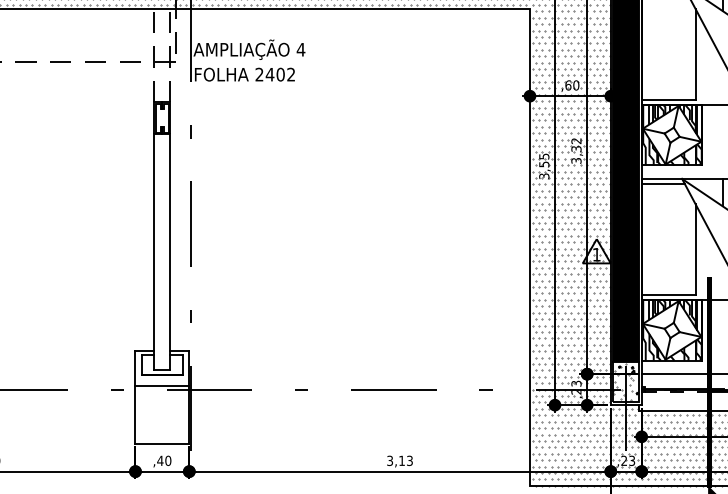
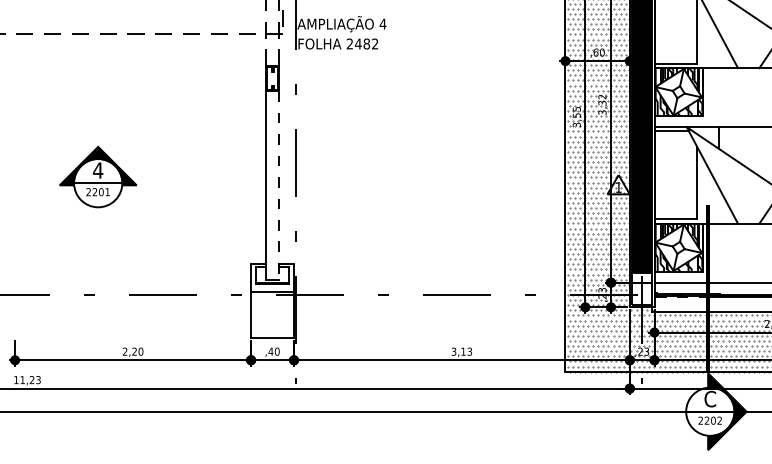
text: (280, 74) -> (366, 43), 2402 -> 2482
line: (171, 252) -> (279, 185), solid -> dashed
hatch: (625, 381) -> (641, 288), removed

